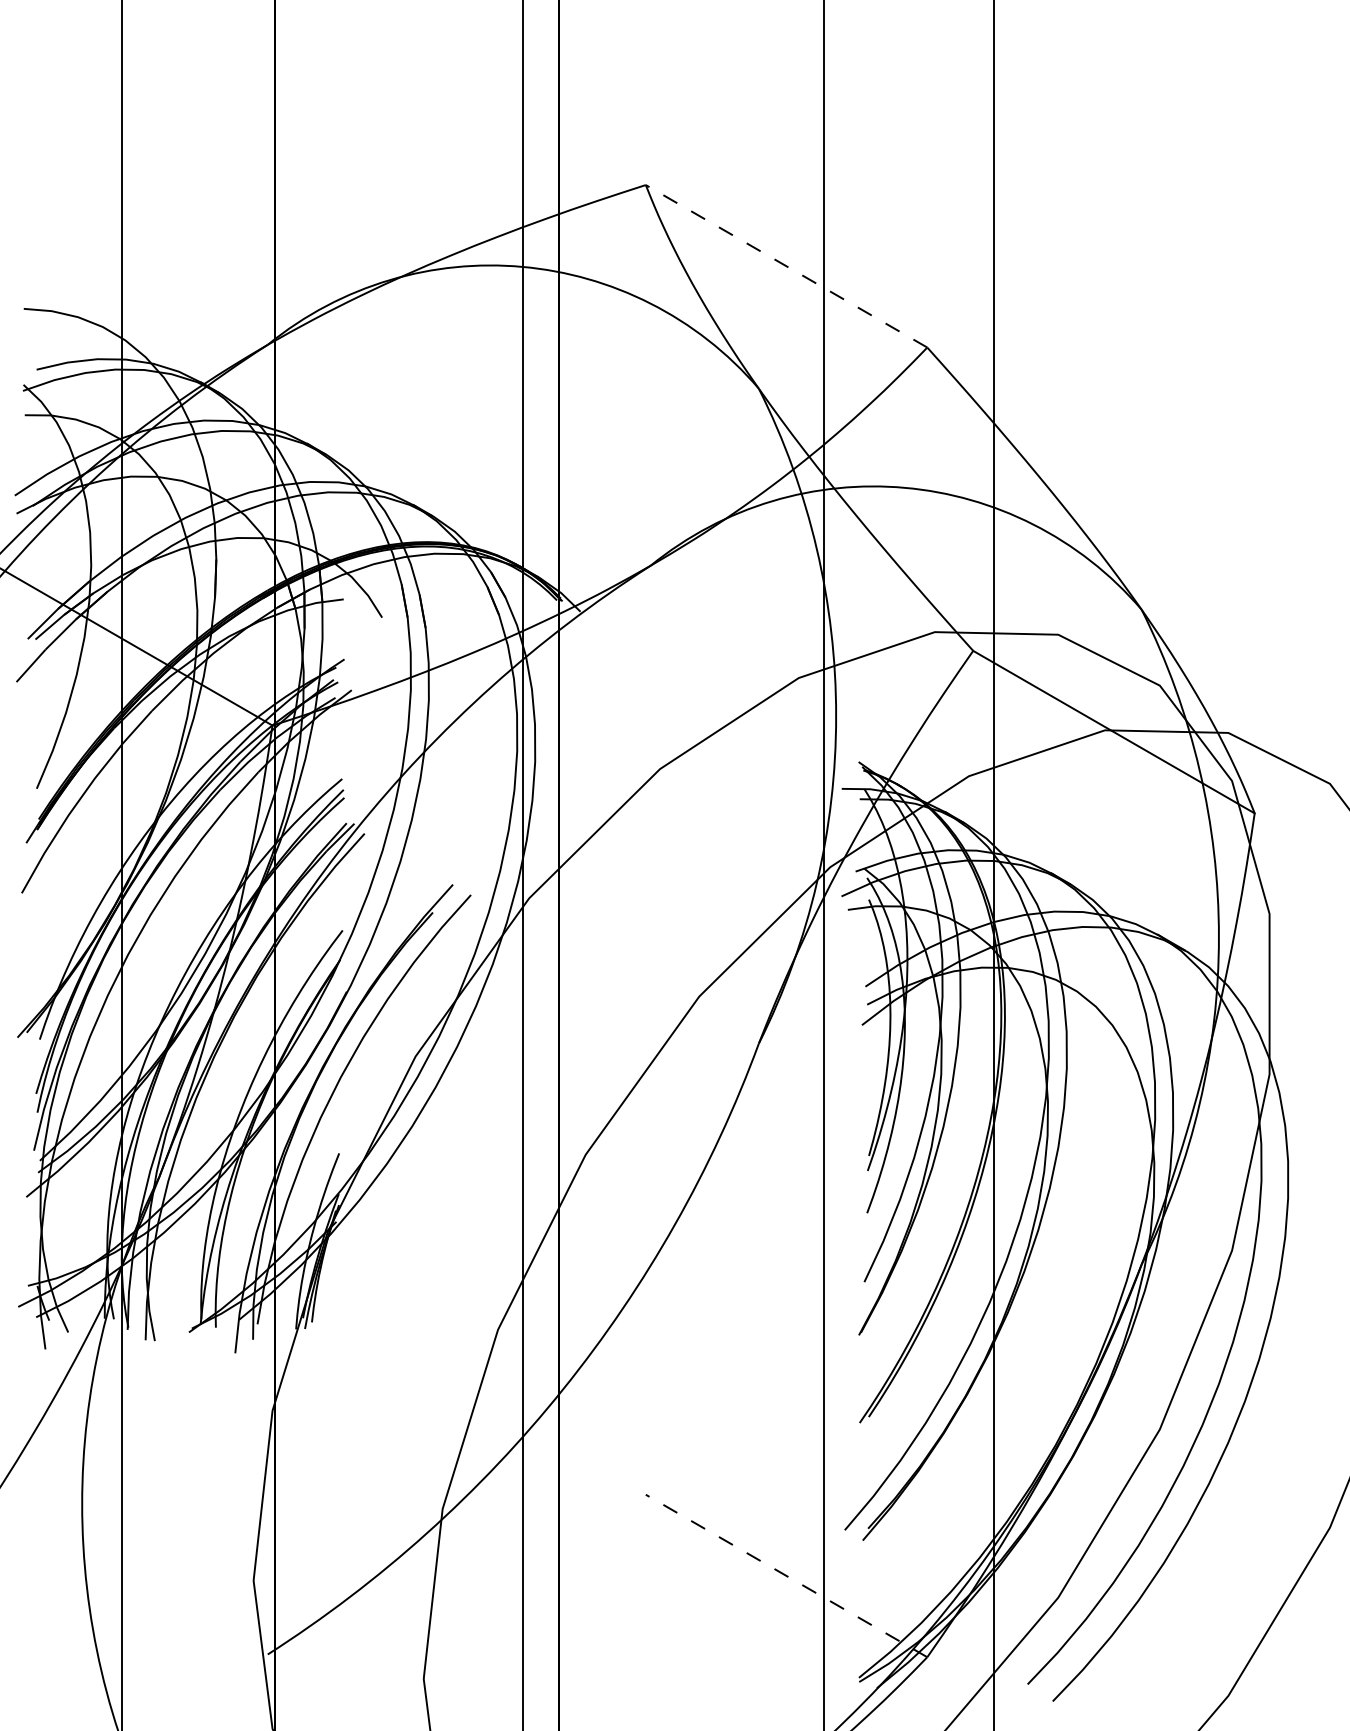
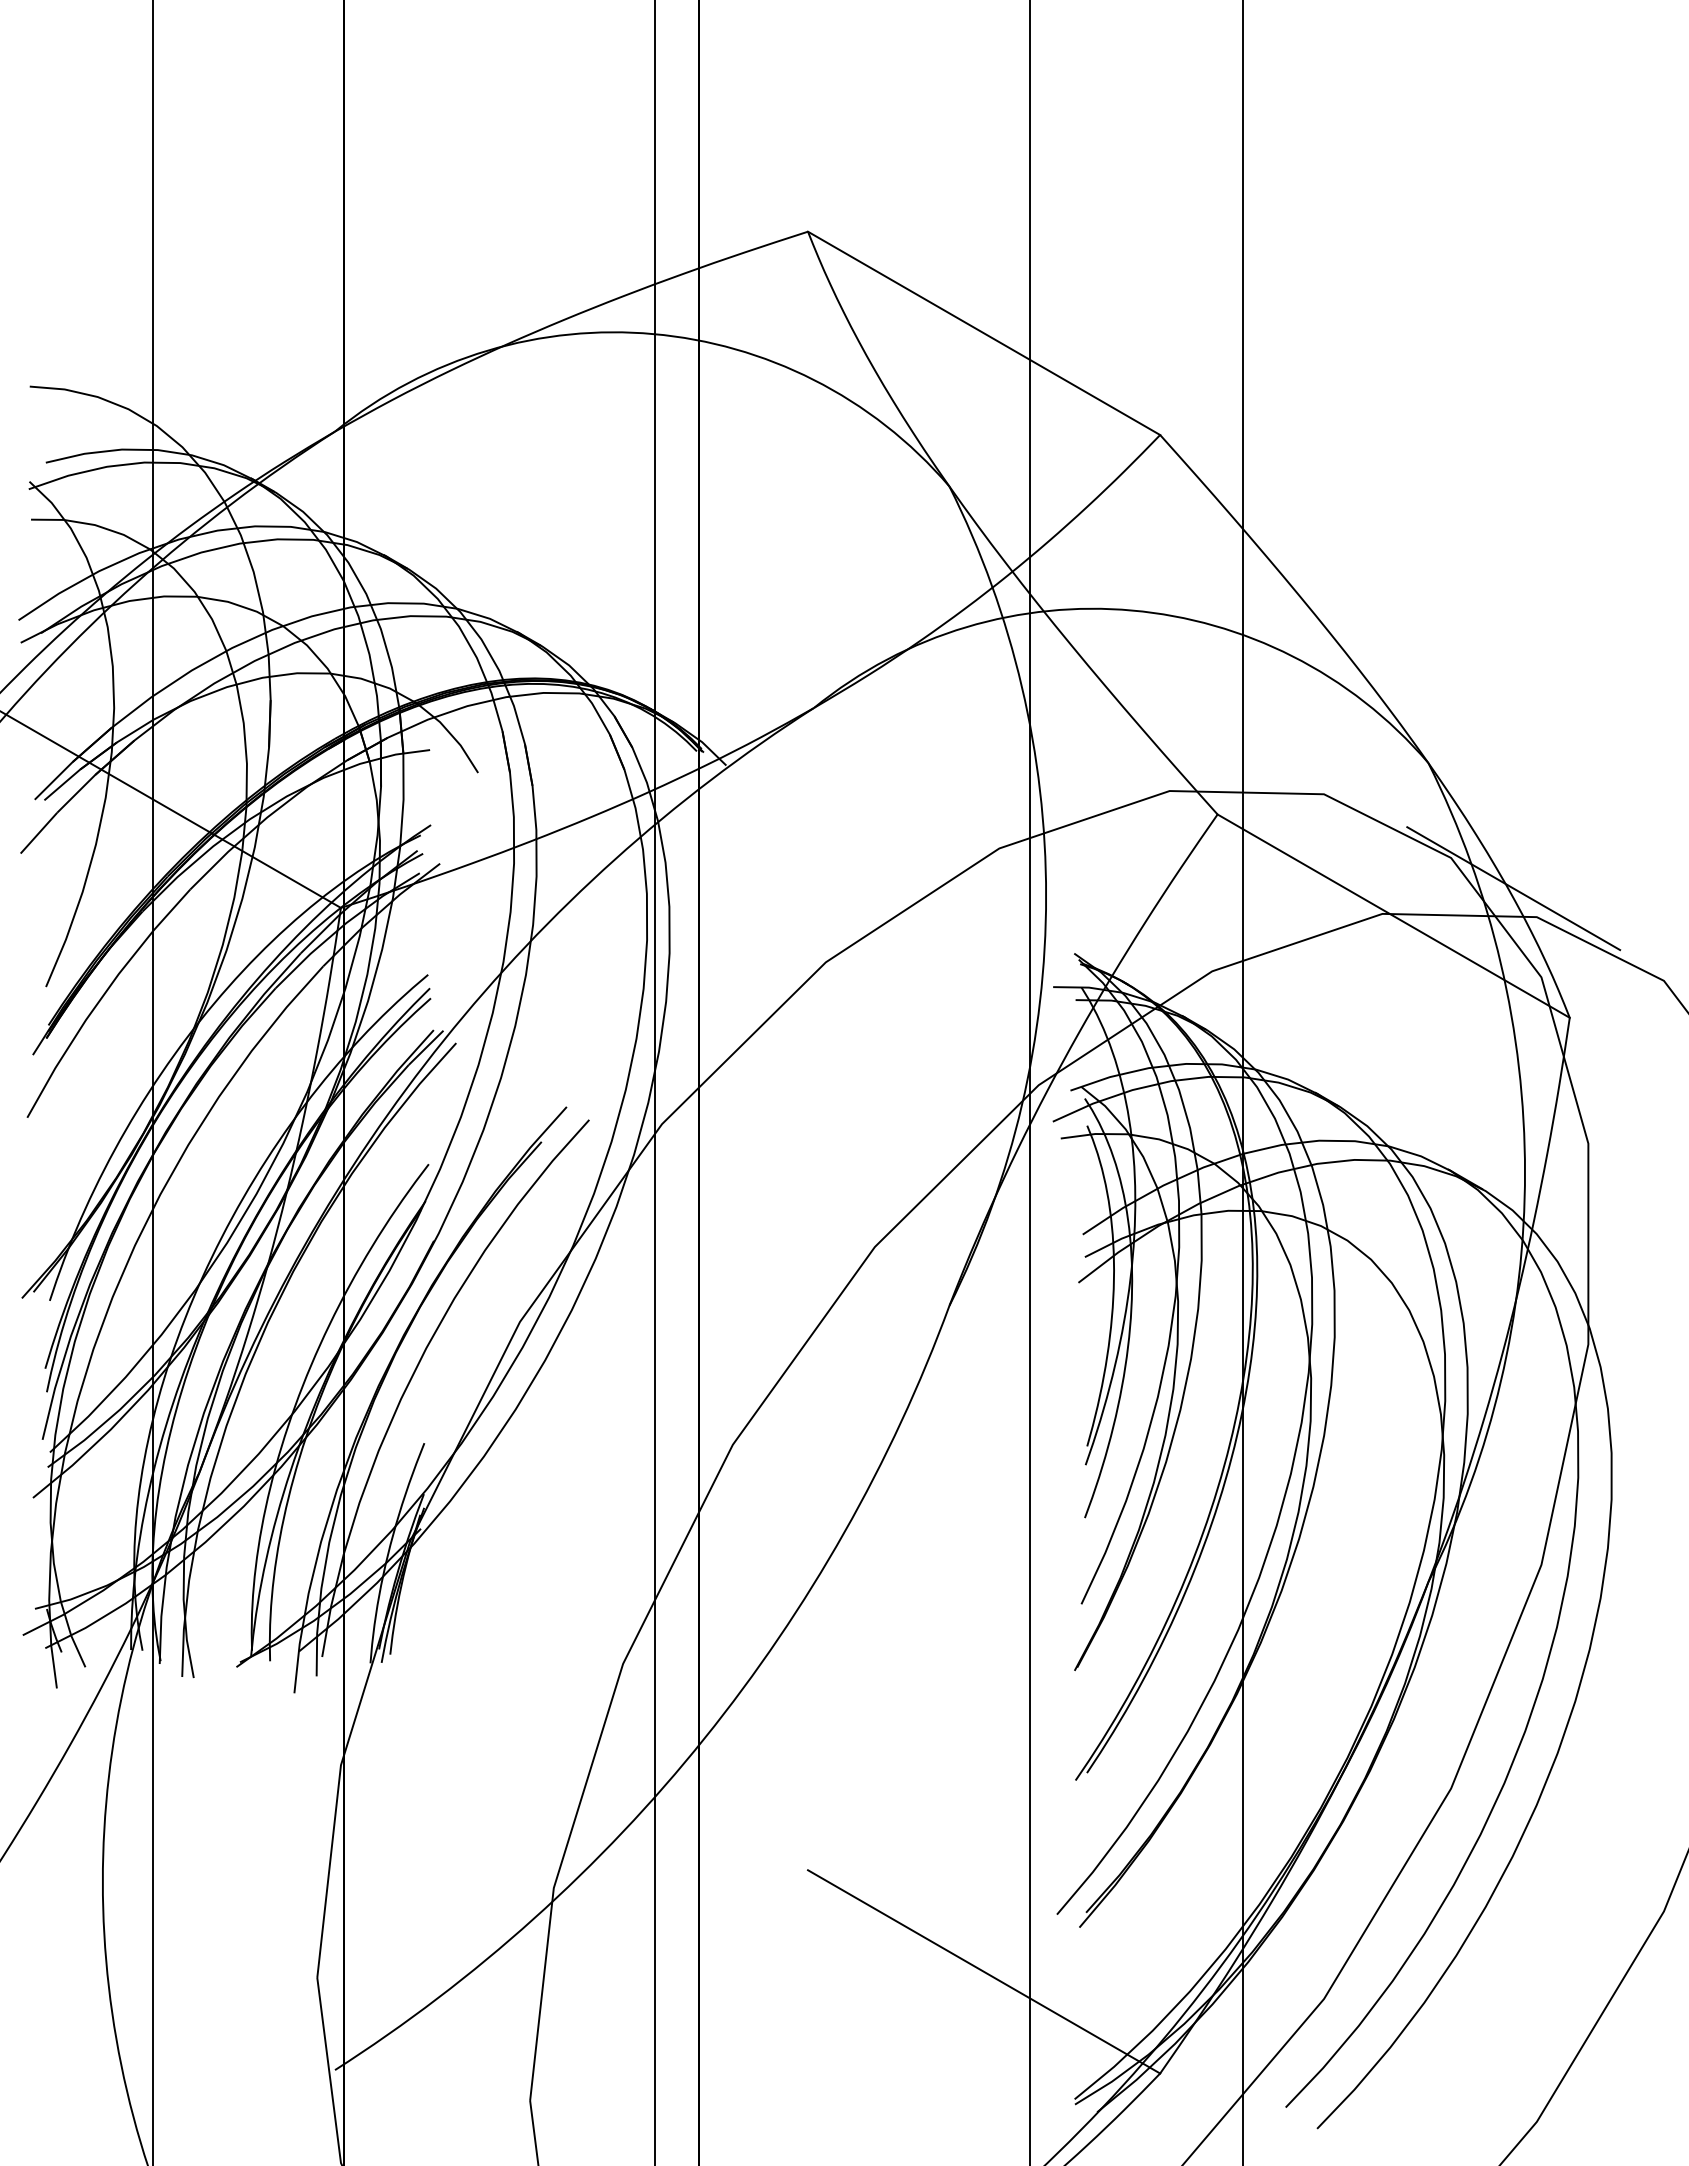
line: (786, 266) -> (983, 333), dashed -> solid
line: (1209, 710) -> (1513, 888), added
line: (786, 1575) -> (983, 1971), dashed -> solid

